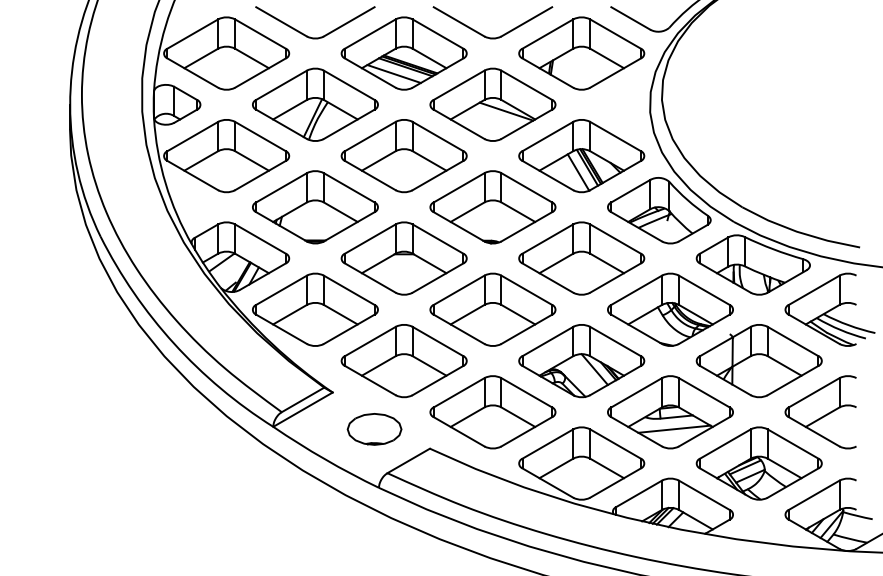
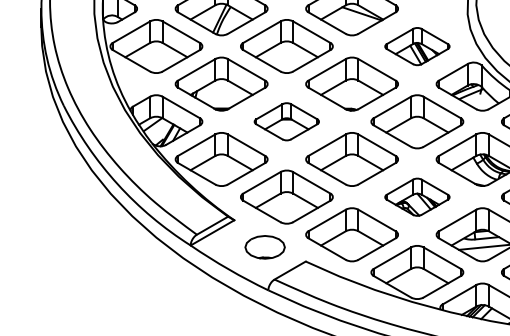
part: (581, 156) -> (417, 46), size x0.7
part: (403, 258) -> (286, 121), size x0.7
part: (581, 361) -> (417, 197), size x0.7

